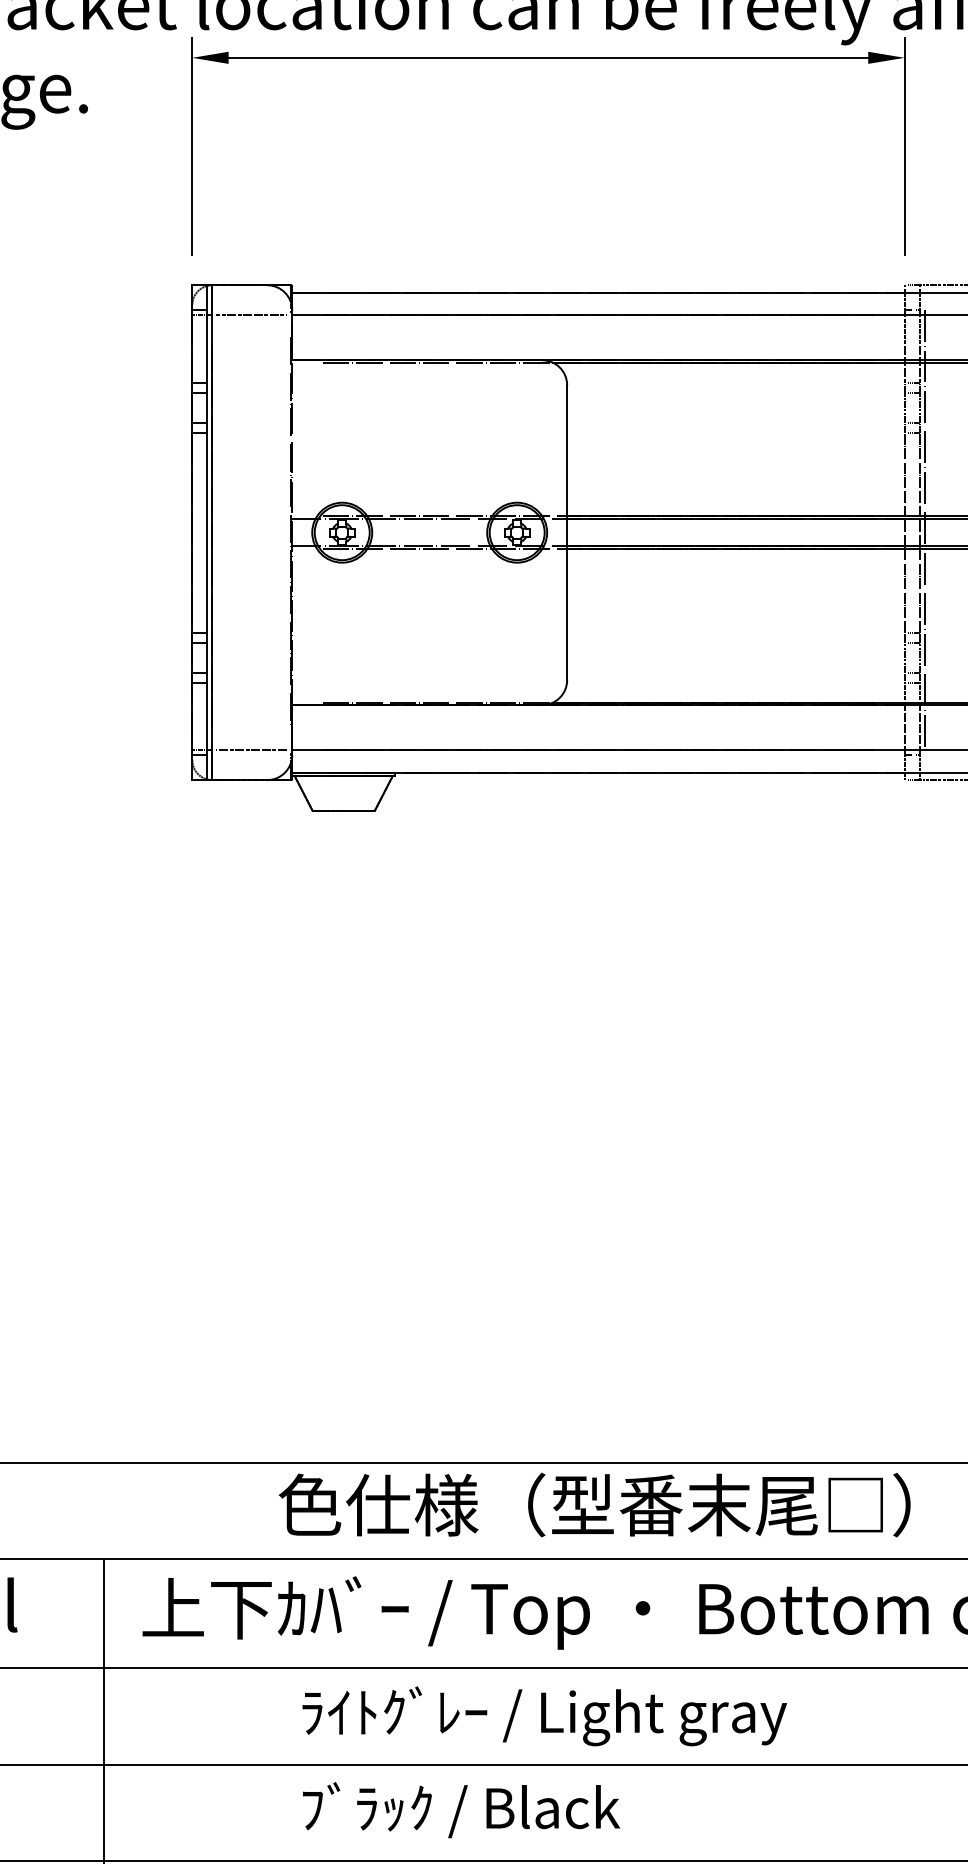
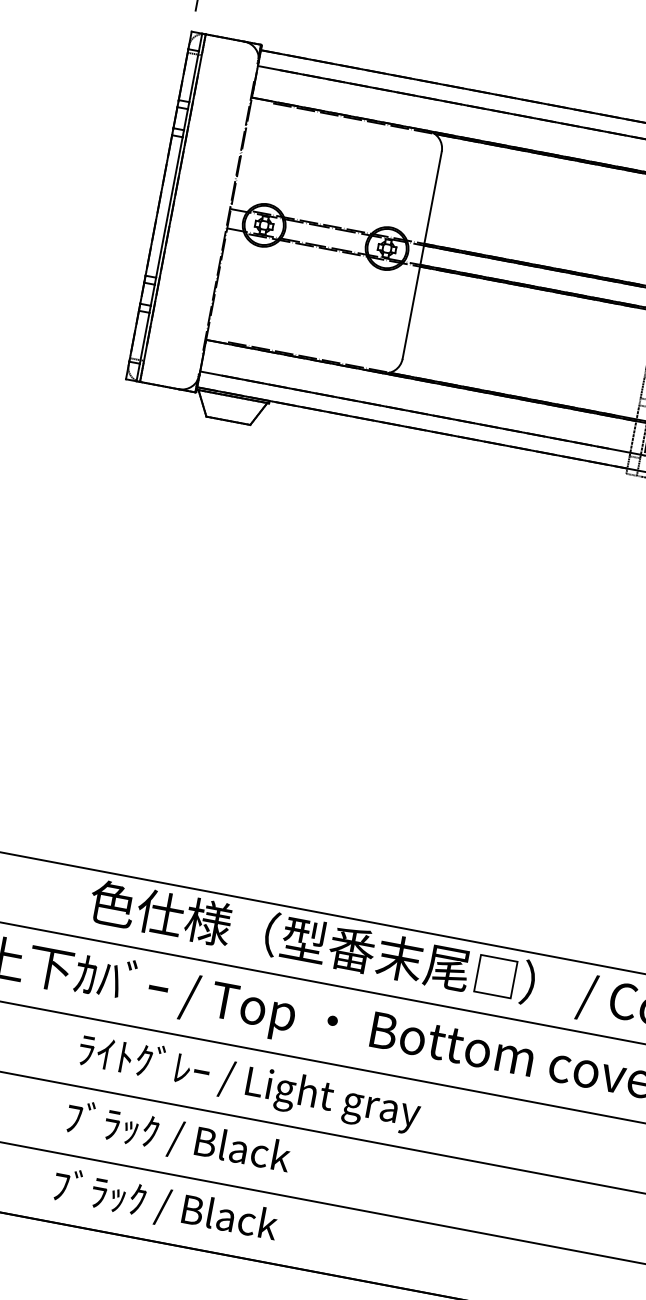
line: (251, 315) -> (229, 60), removed
line: (251, 750) -> (171, 366), removed

